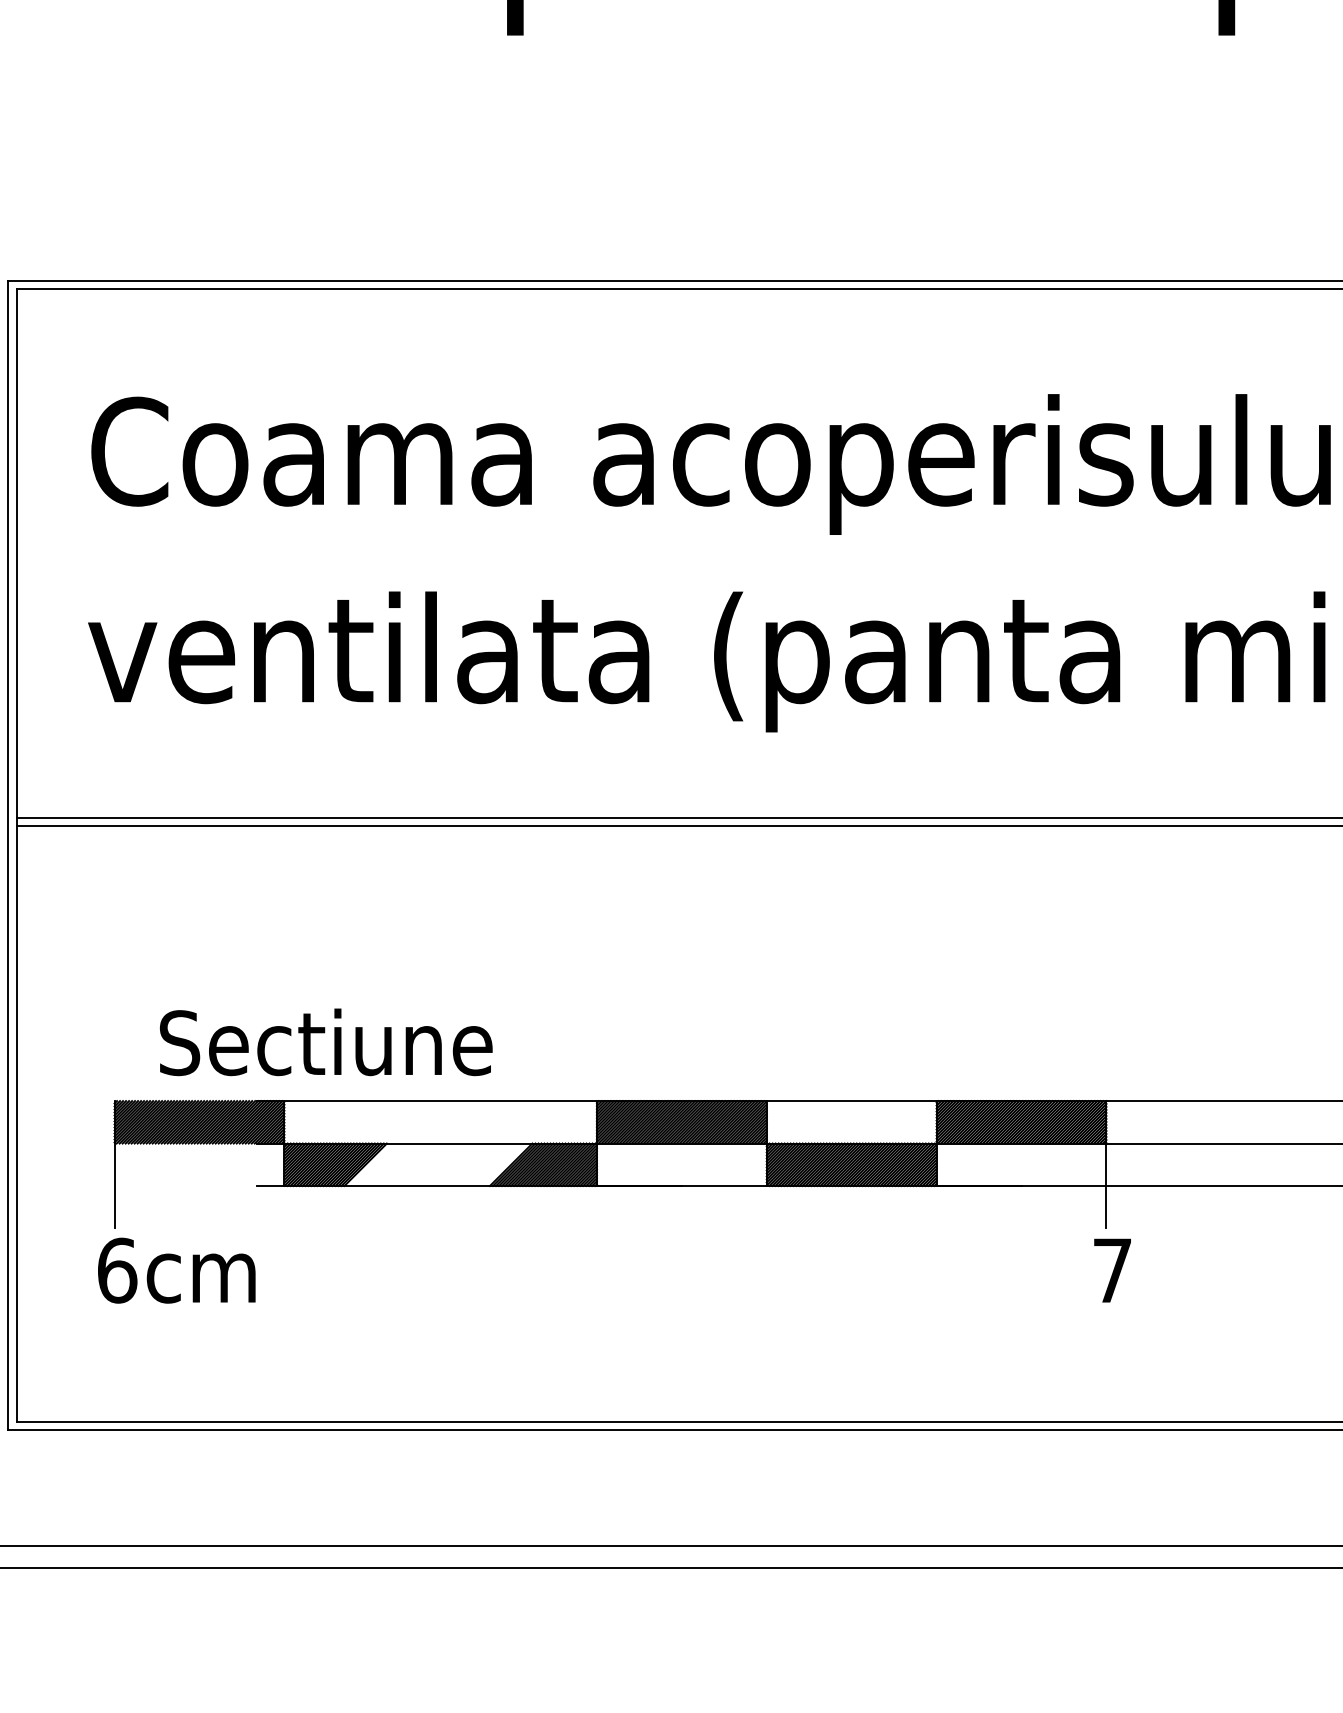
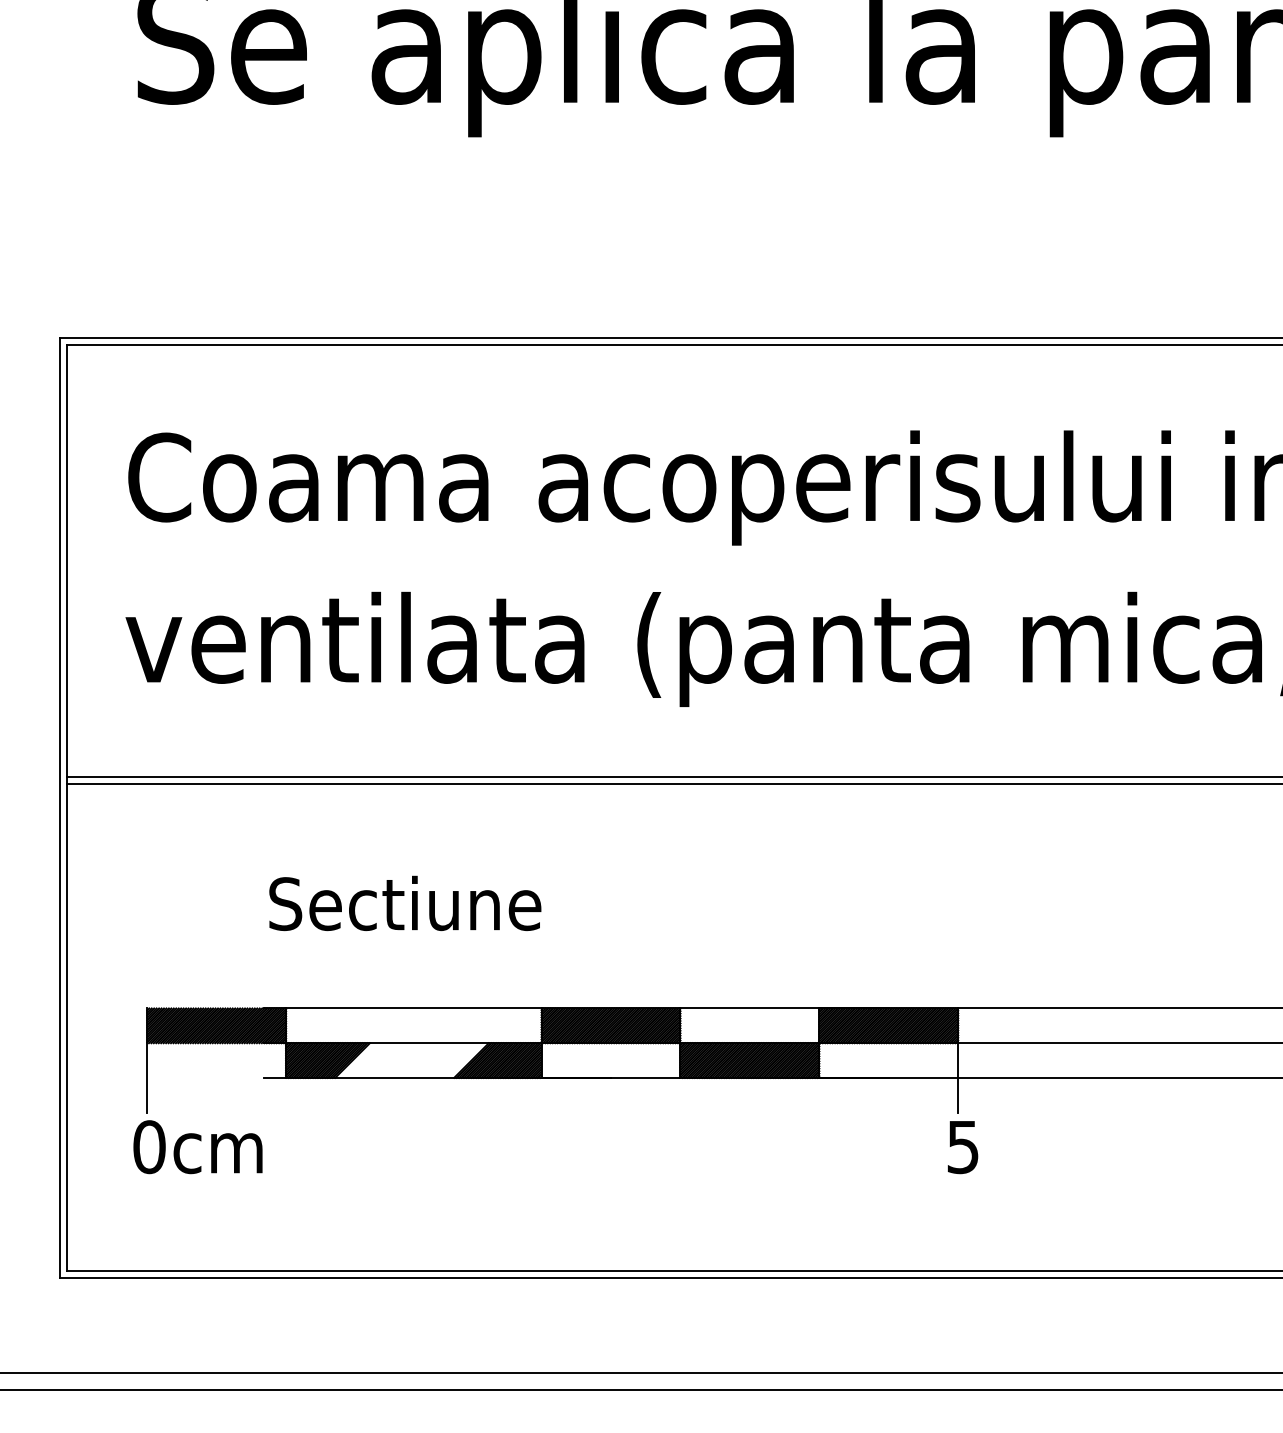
text: (326, 1042) -> (405, 903), moved
text: (117, 1269) -> (149, 1146), 6cm -> 0cm
text: (1111, 1271) -> (962, 1147), 7 -> 5

